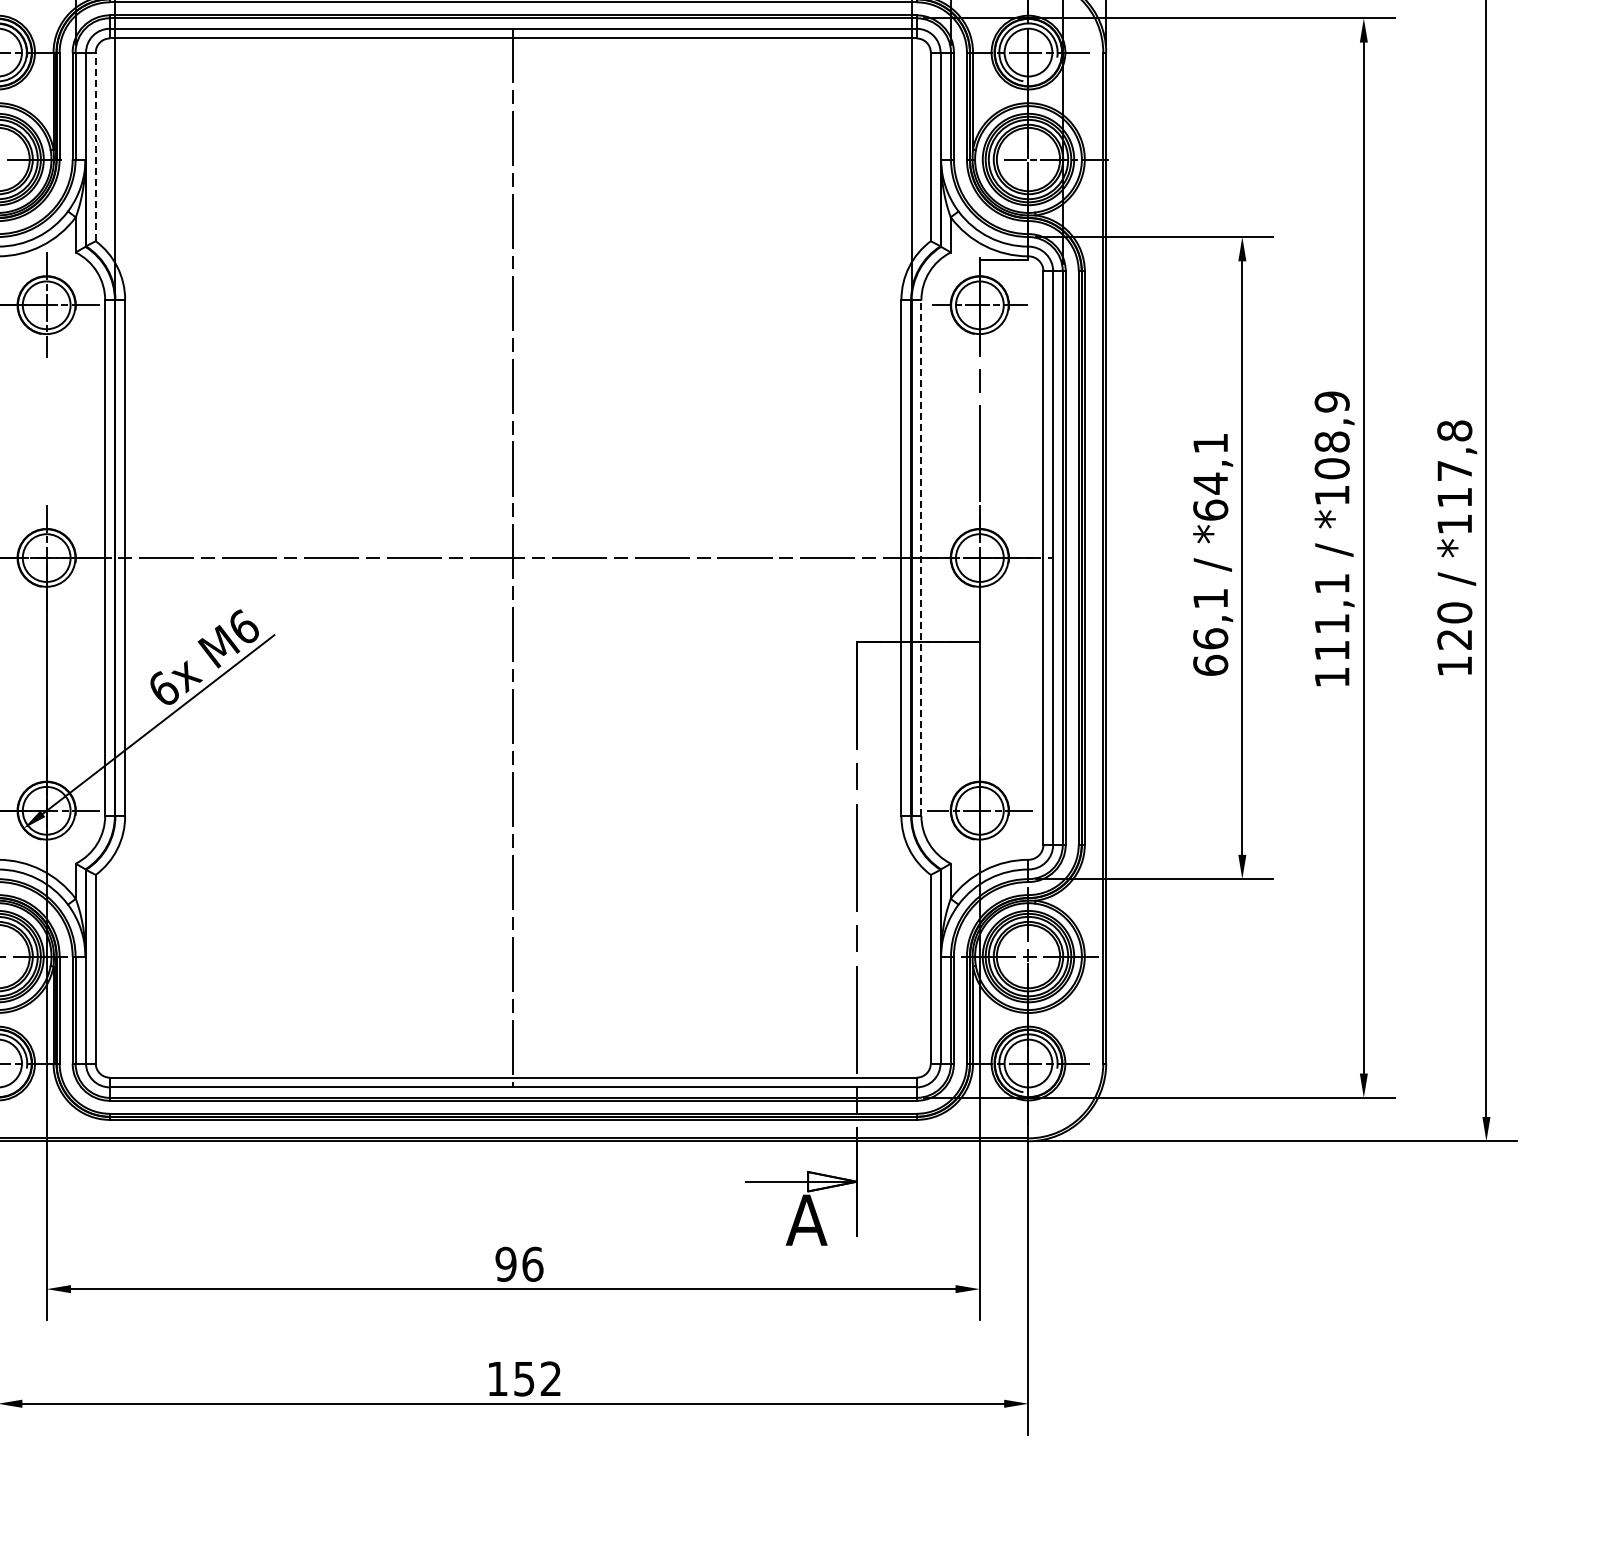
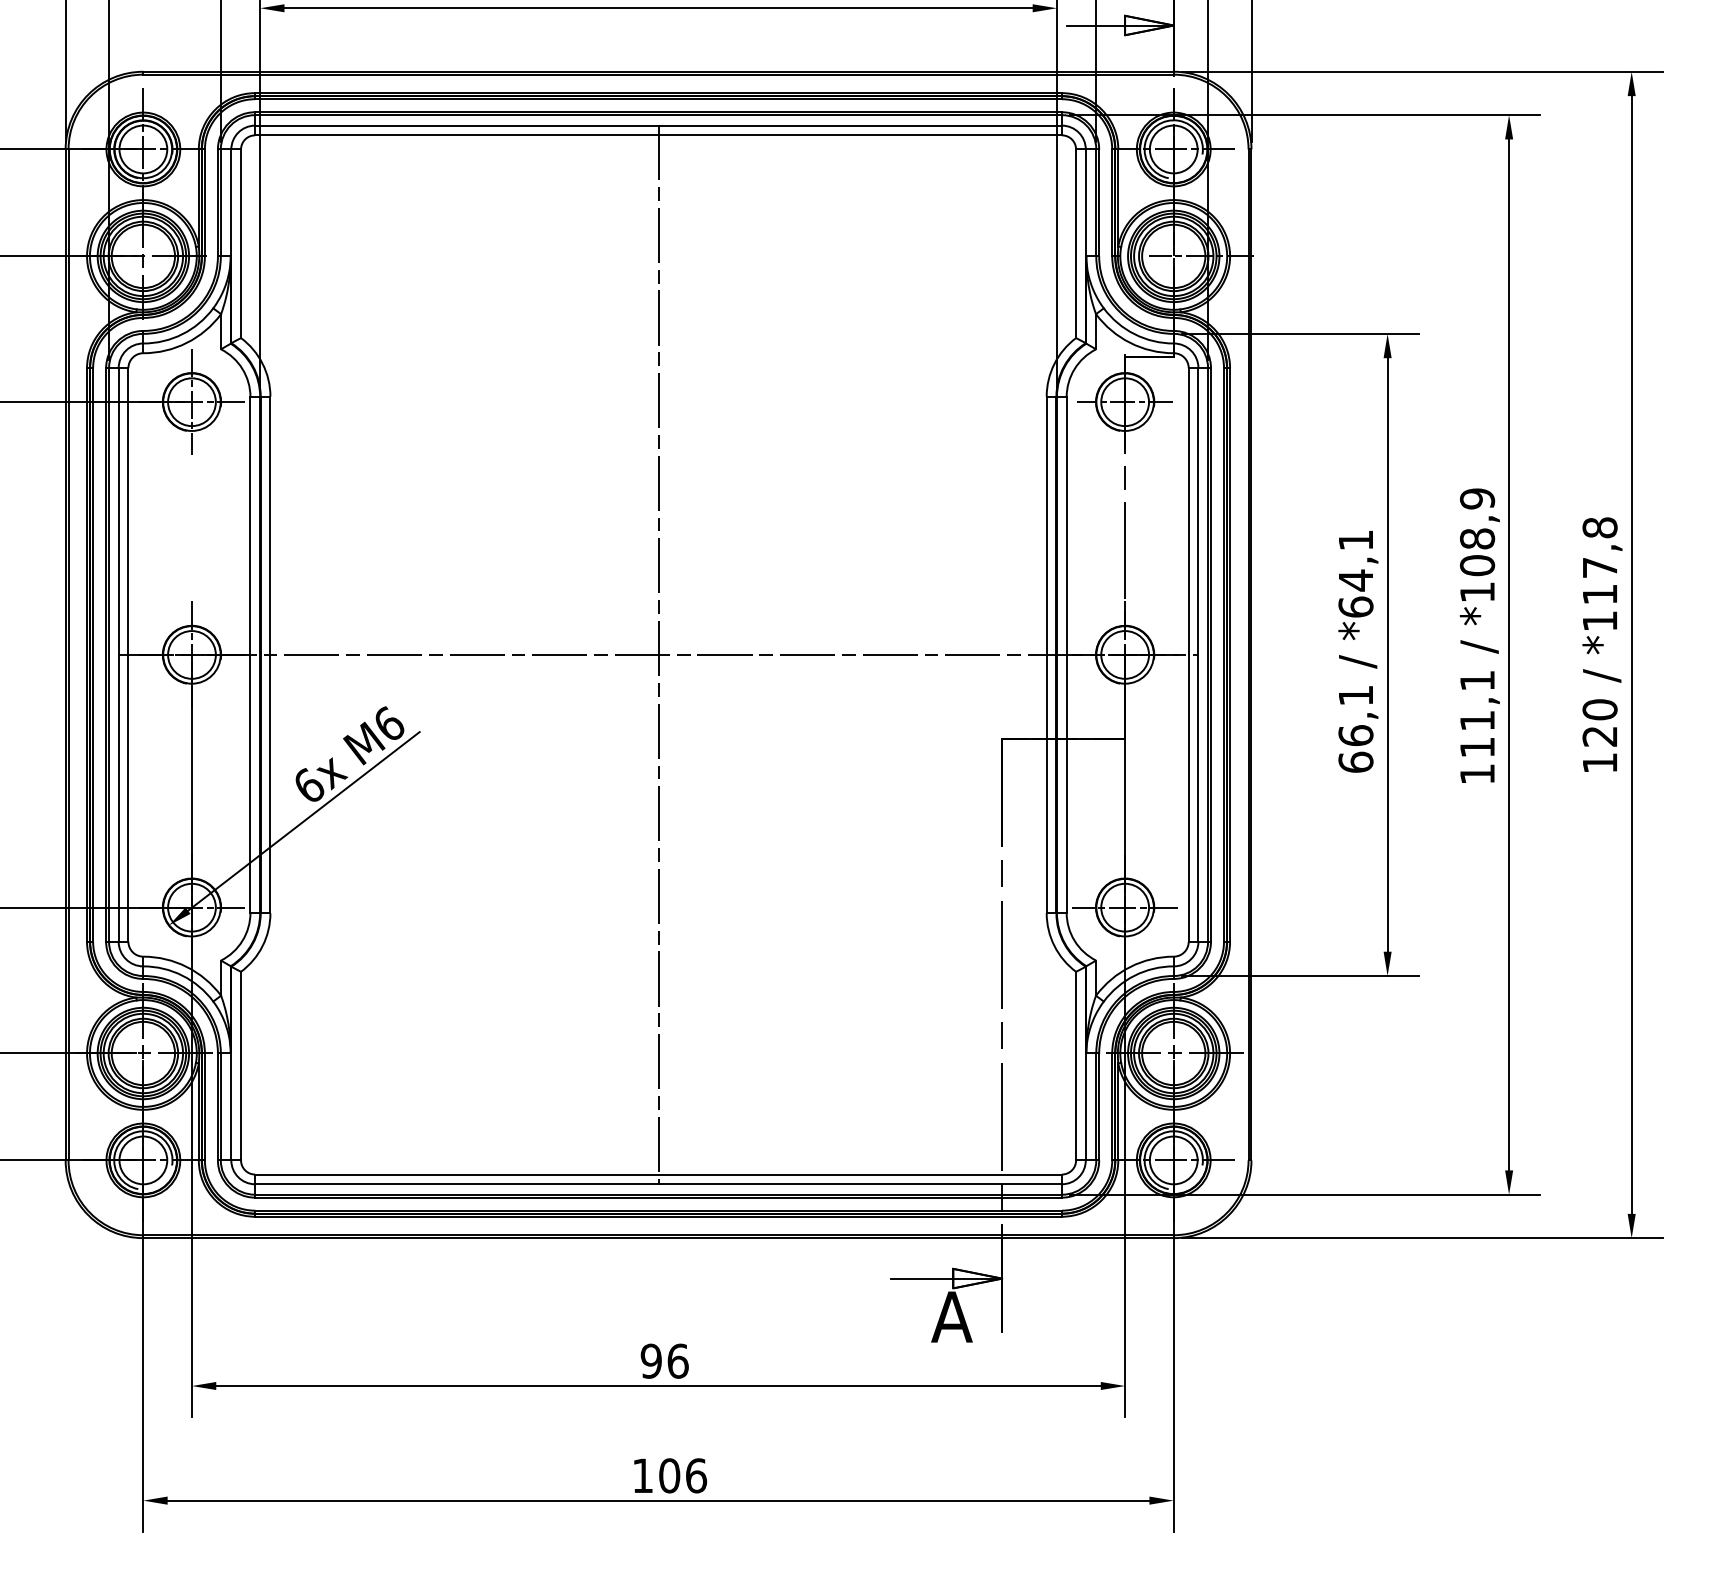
line: (96, 146) -> (241, 243), dashed -> solid
line: (921, 557) -> (1066, 654), dashed -> solid
text: (538, 1378) -> (683, 1475), 152 -> 106

